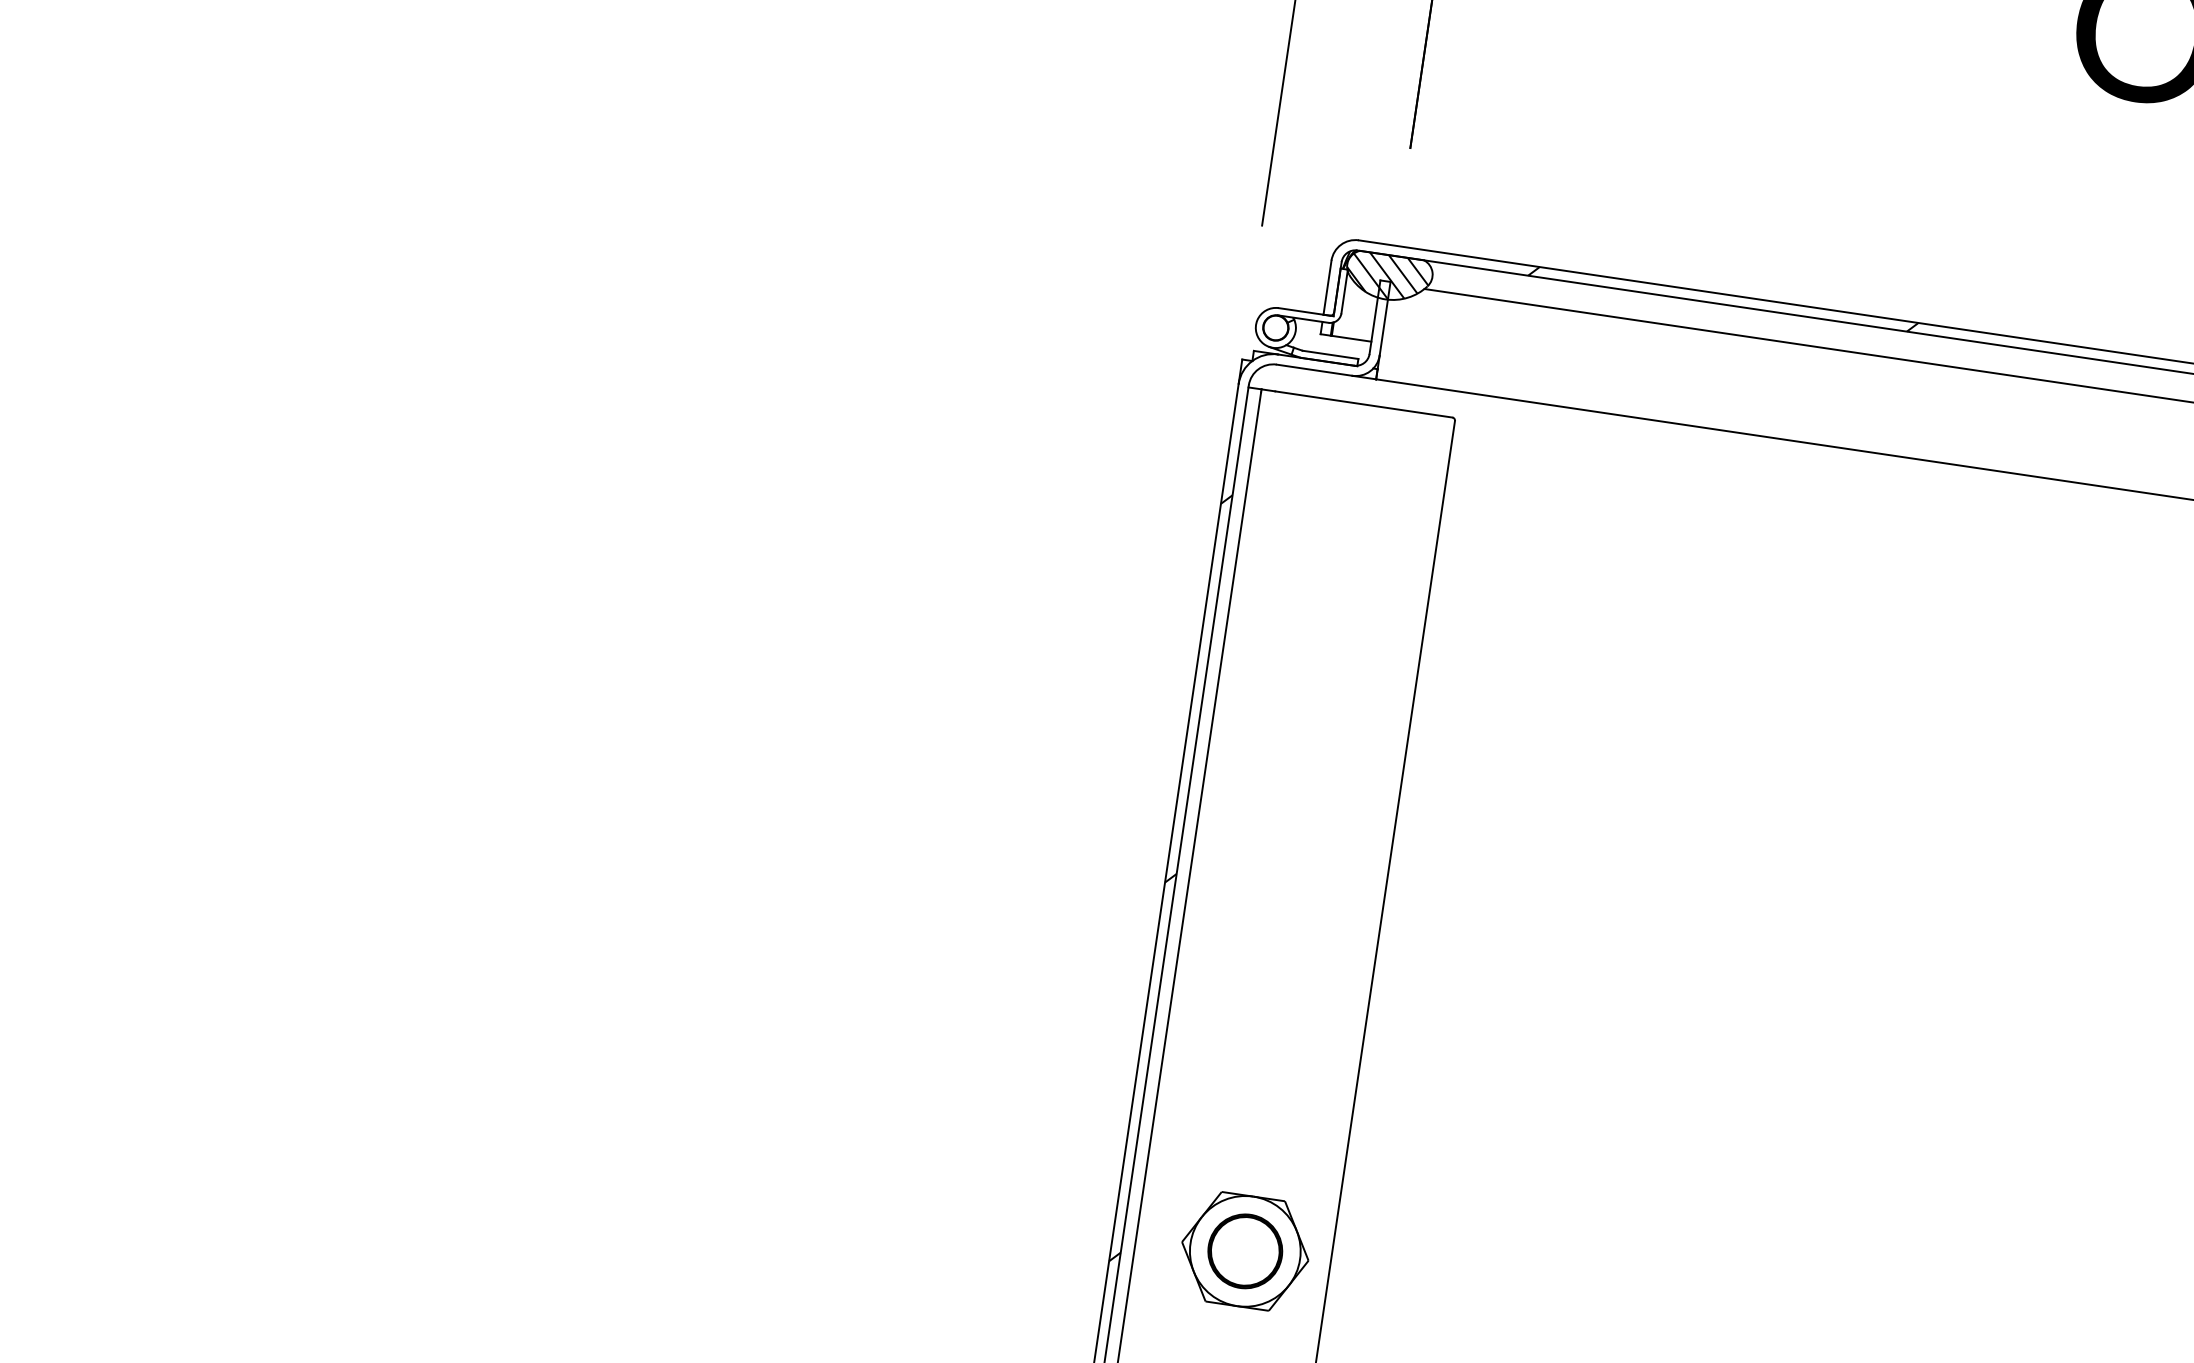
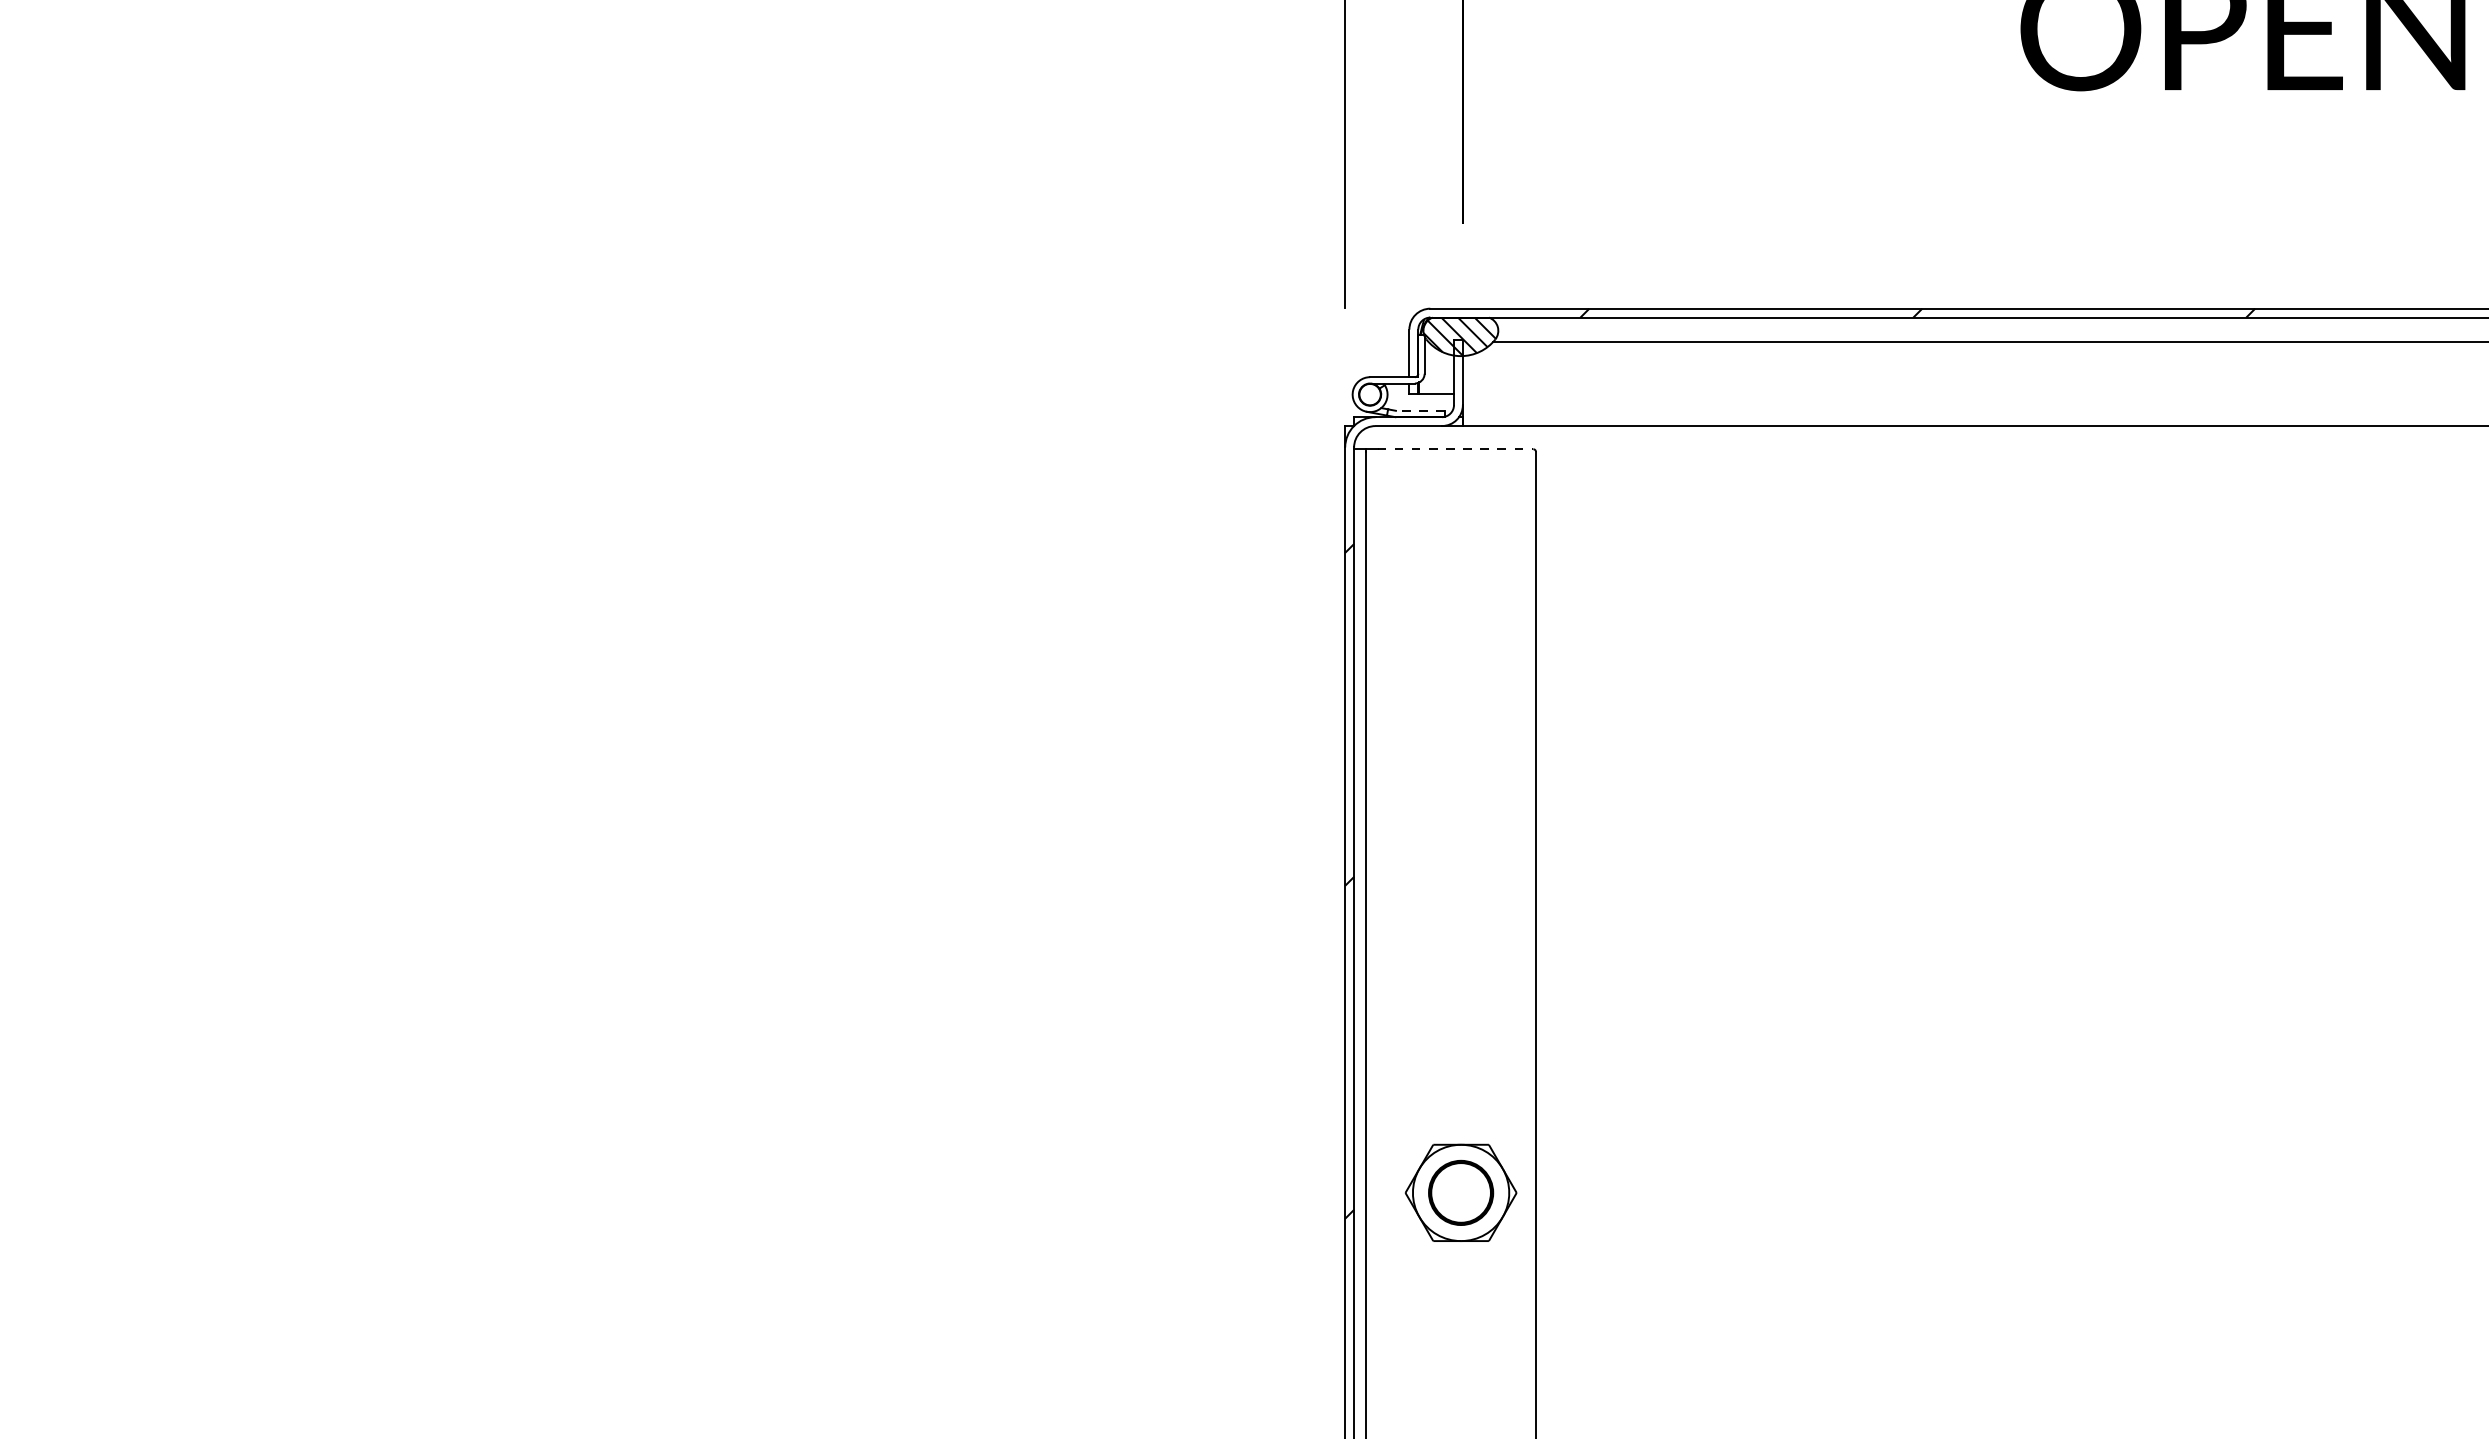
line: (1330, 354) -> (1420, 410), solid -> dashed
line: (1363, 404) -> (1455, 449), solid -> dashed

